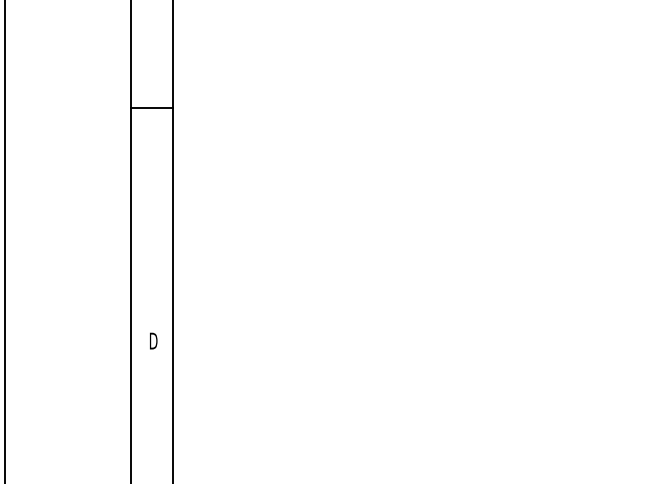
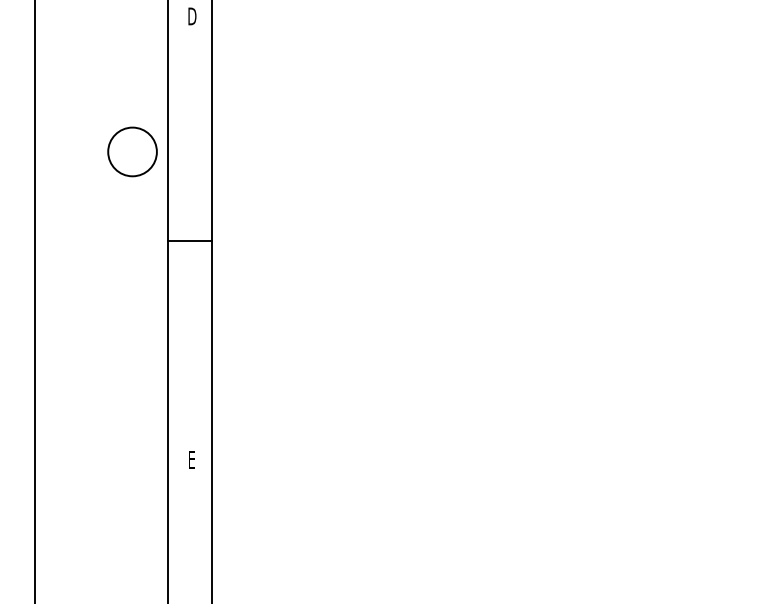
circle: (97, 49) -> (132, 151), added
line: (151, 107) -> (189, 240), moved
text: (154, 340) -> (192, 459), D -> E

